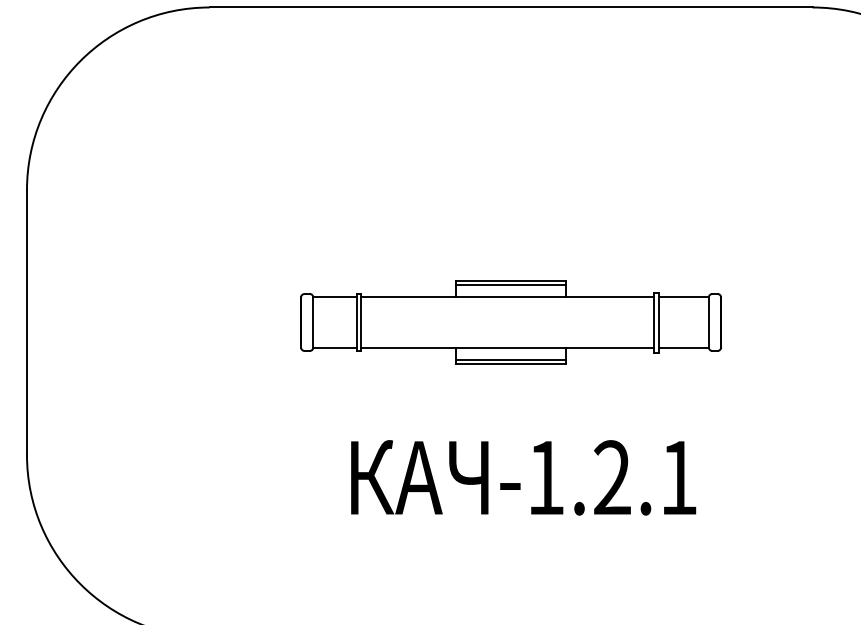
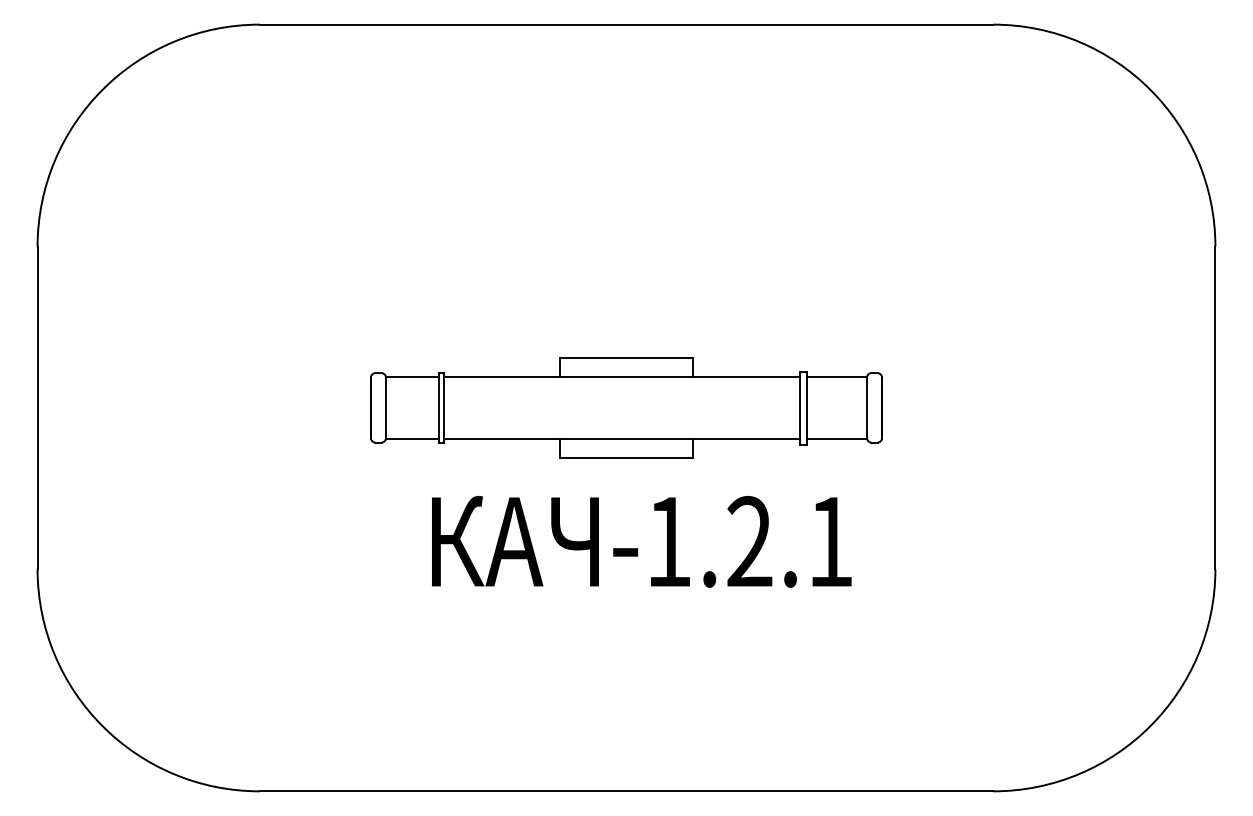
line: (511, 284) -> (626, 361), removed
line: (511, 360) -> (626, 453), removed
text: (523, 477) -> (641, 541), moved

